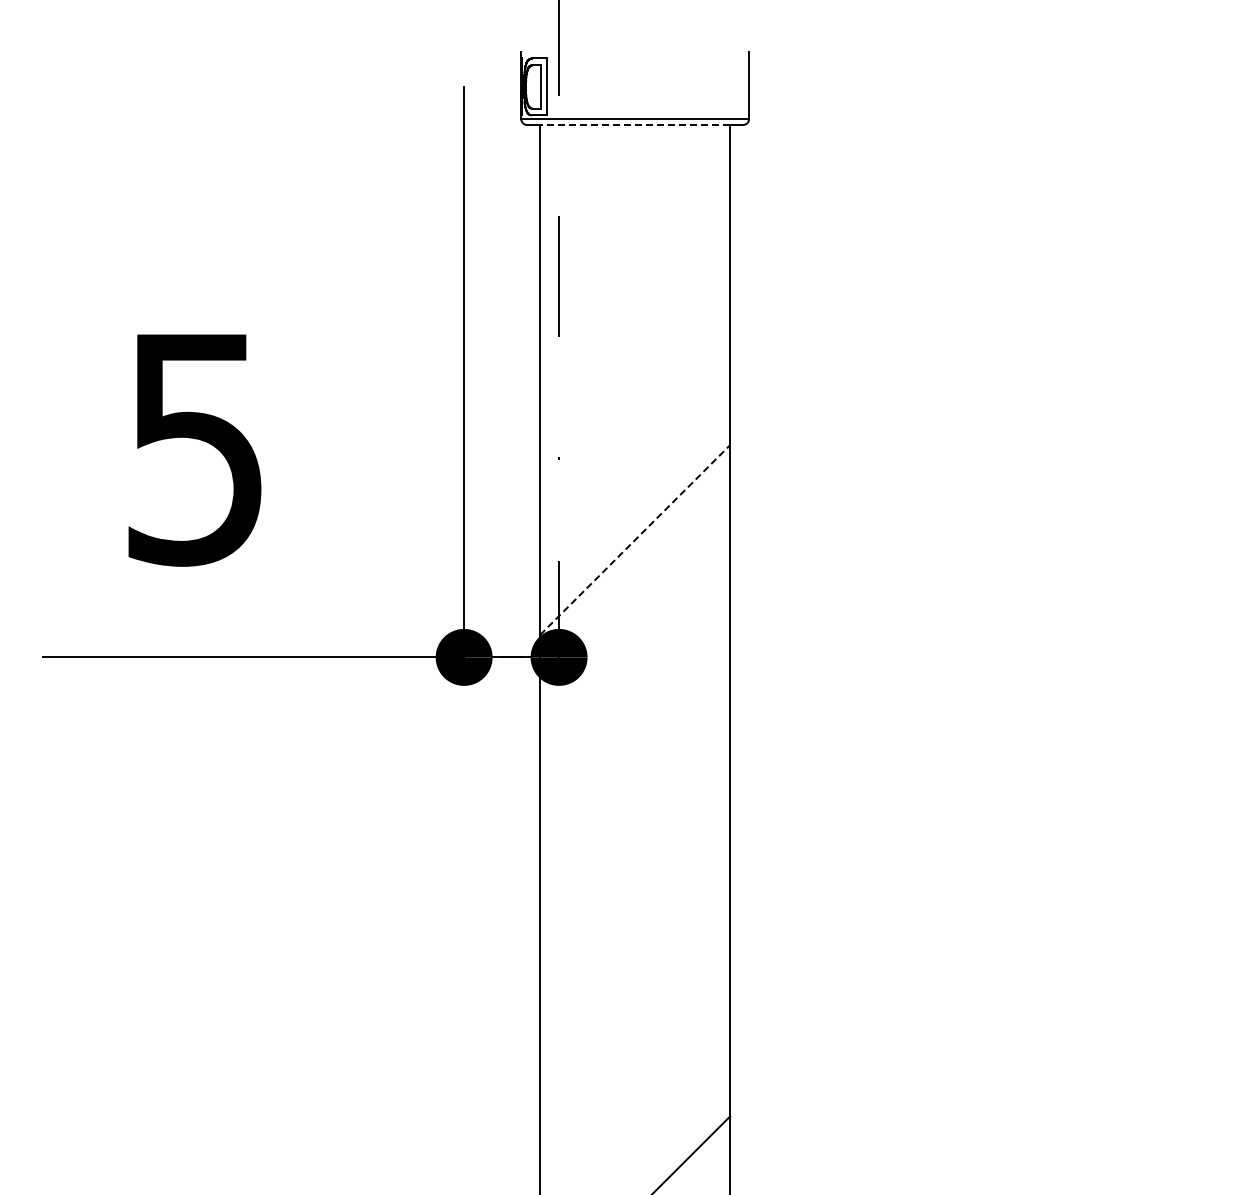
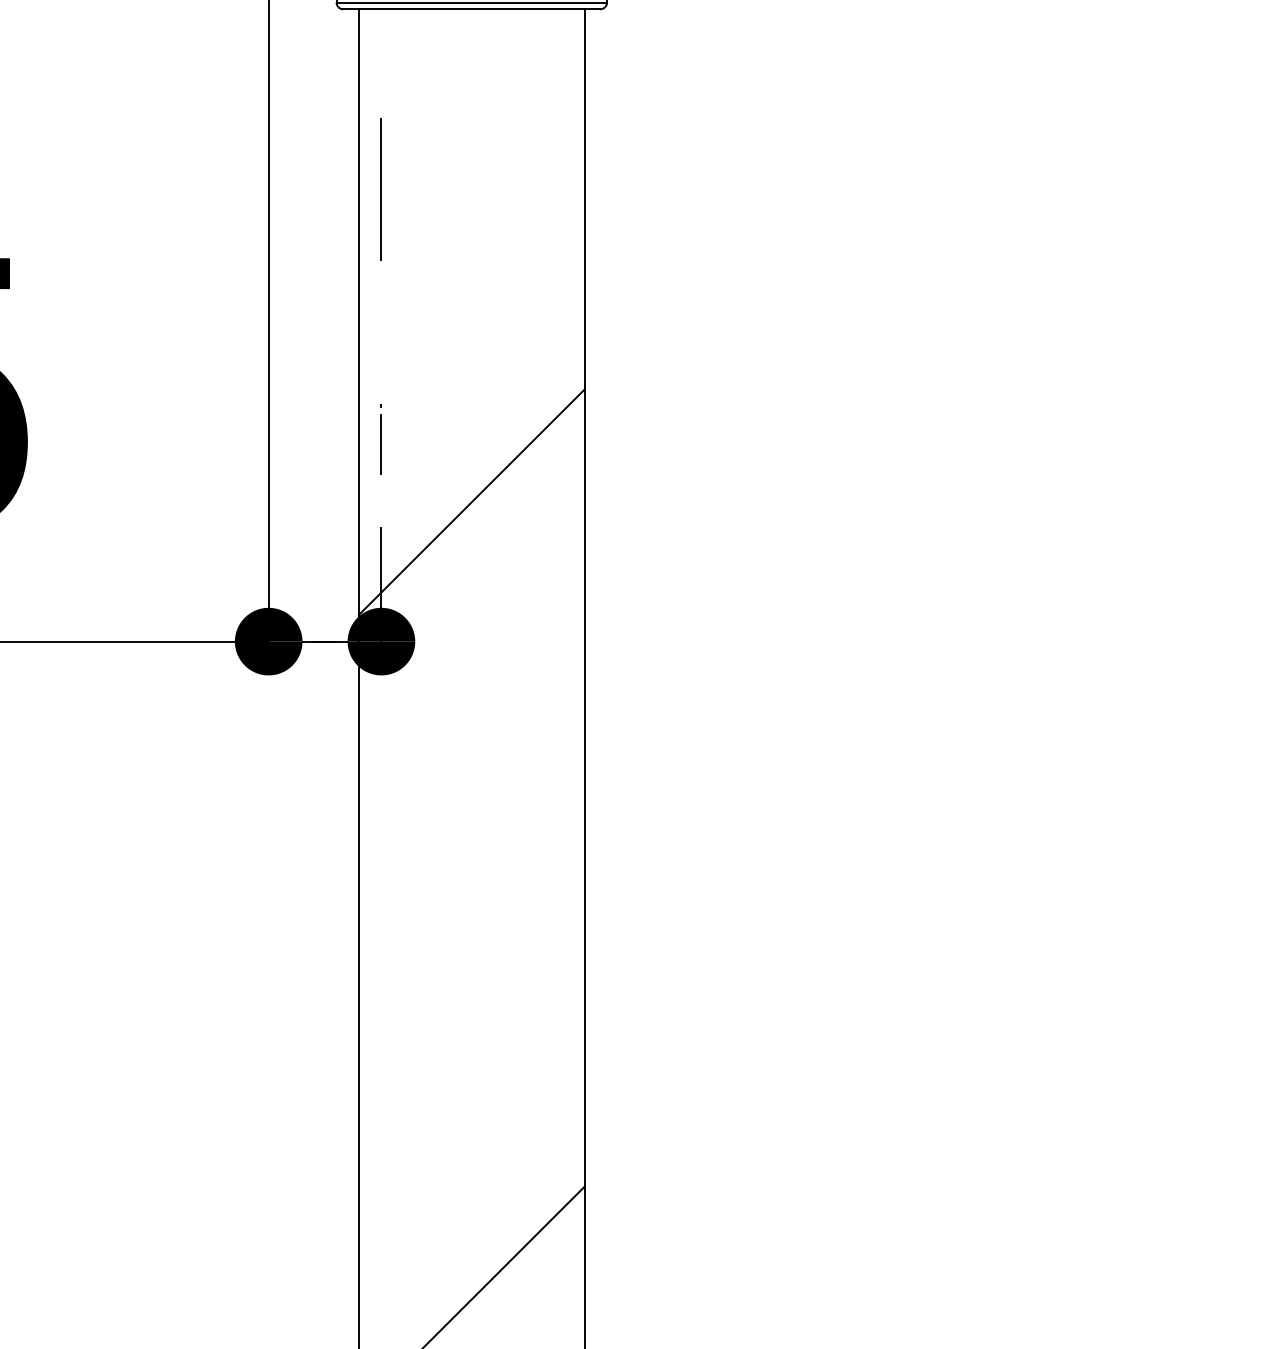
line: (634, 124) -> (470, 8), dashed -> solid
line: (559, 490) -> (381, 443), added
line: (635, 539) -> (472, 501), dashed -> solid

